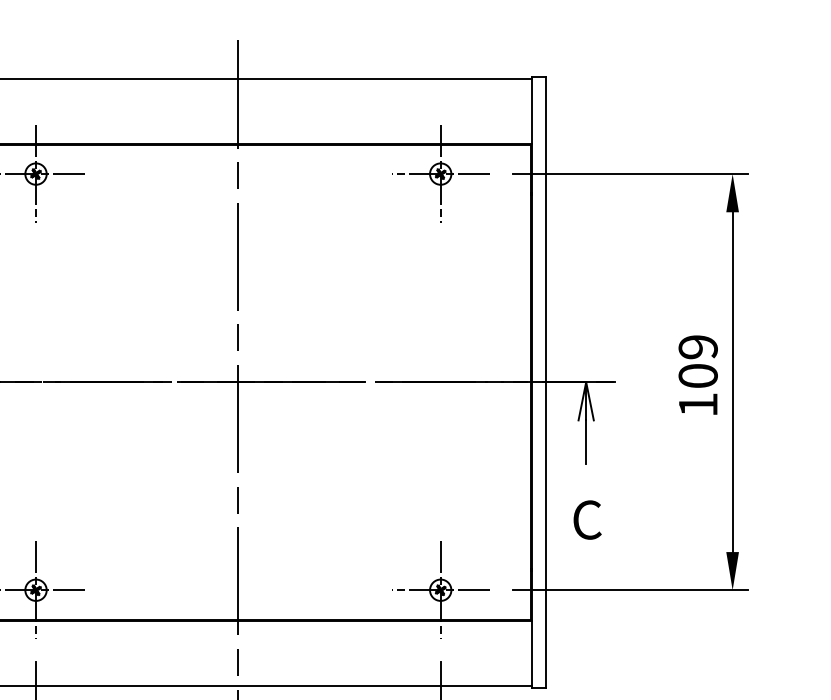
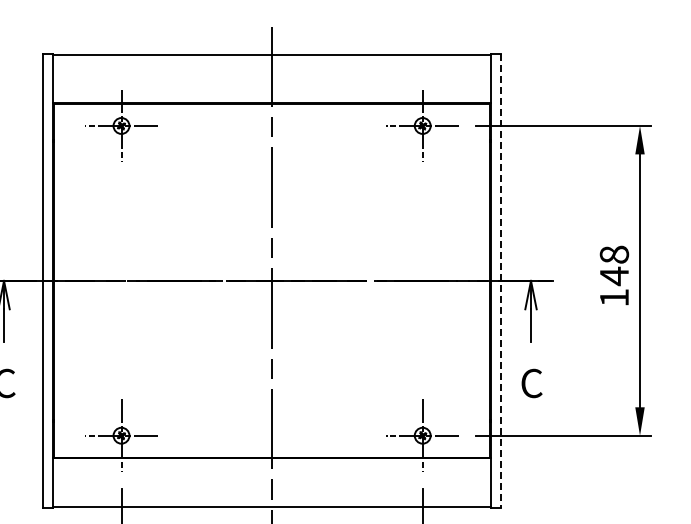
text: (698, 361) -> (614, 265), 109 -> 148
line: (545, 383) -> (500, 281), solid -> dashed

